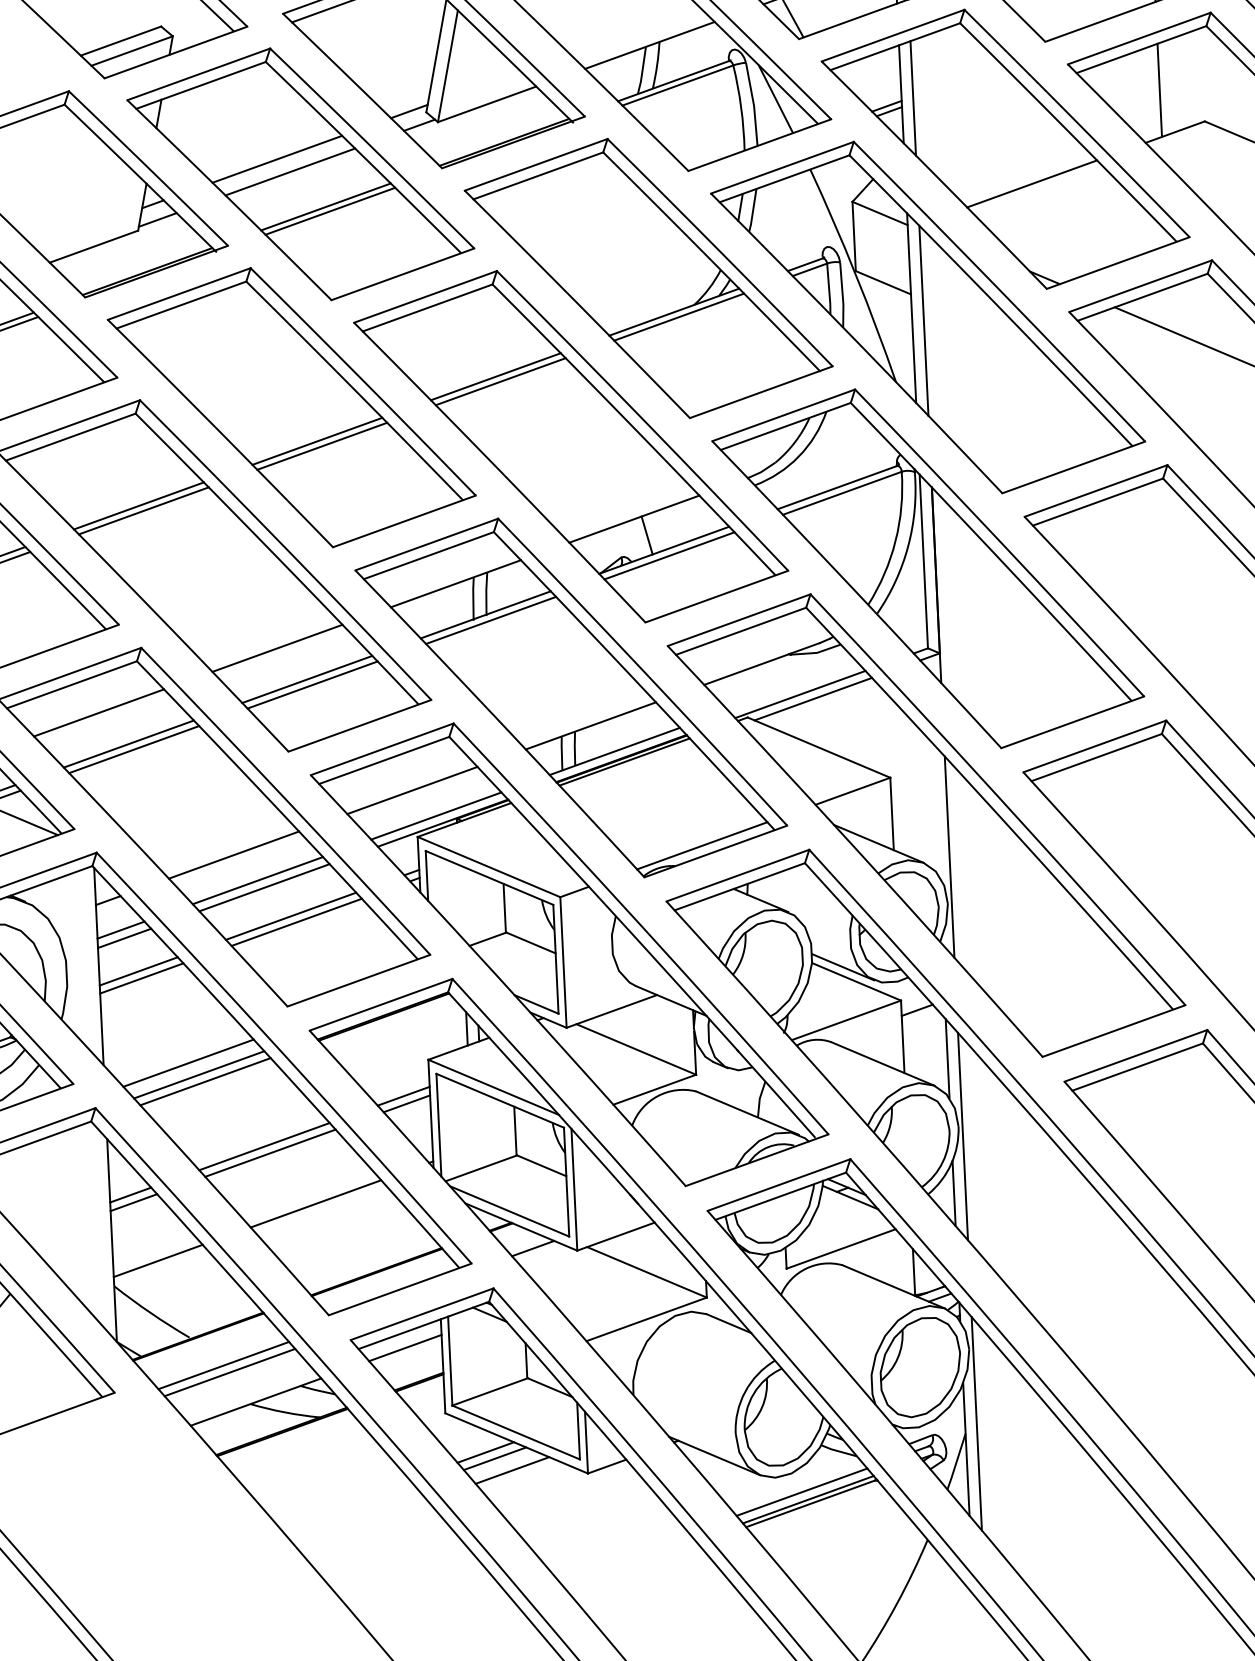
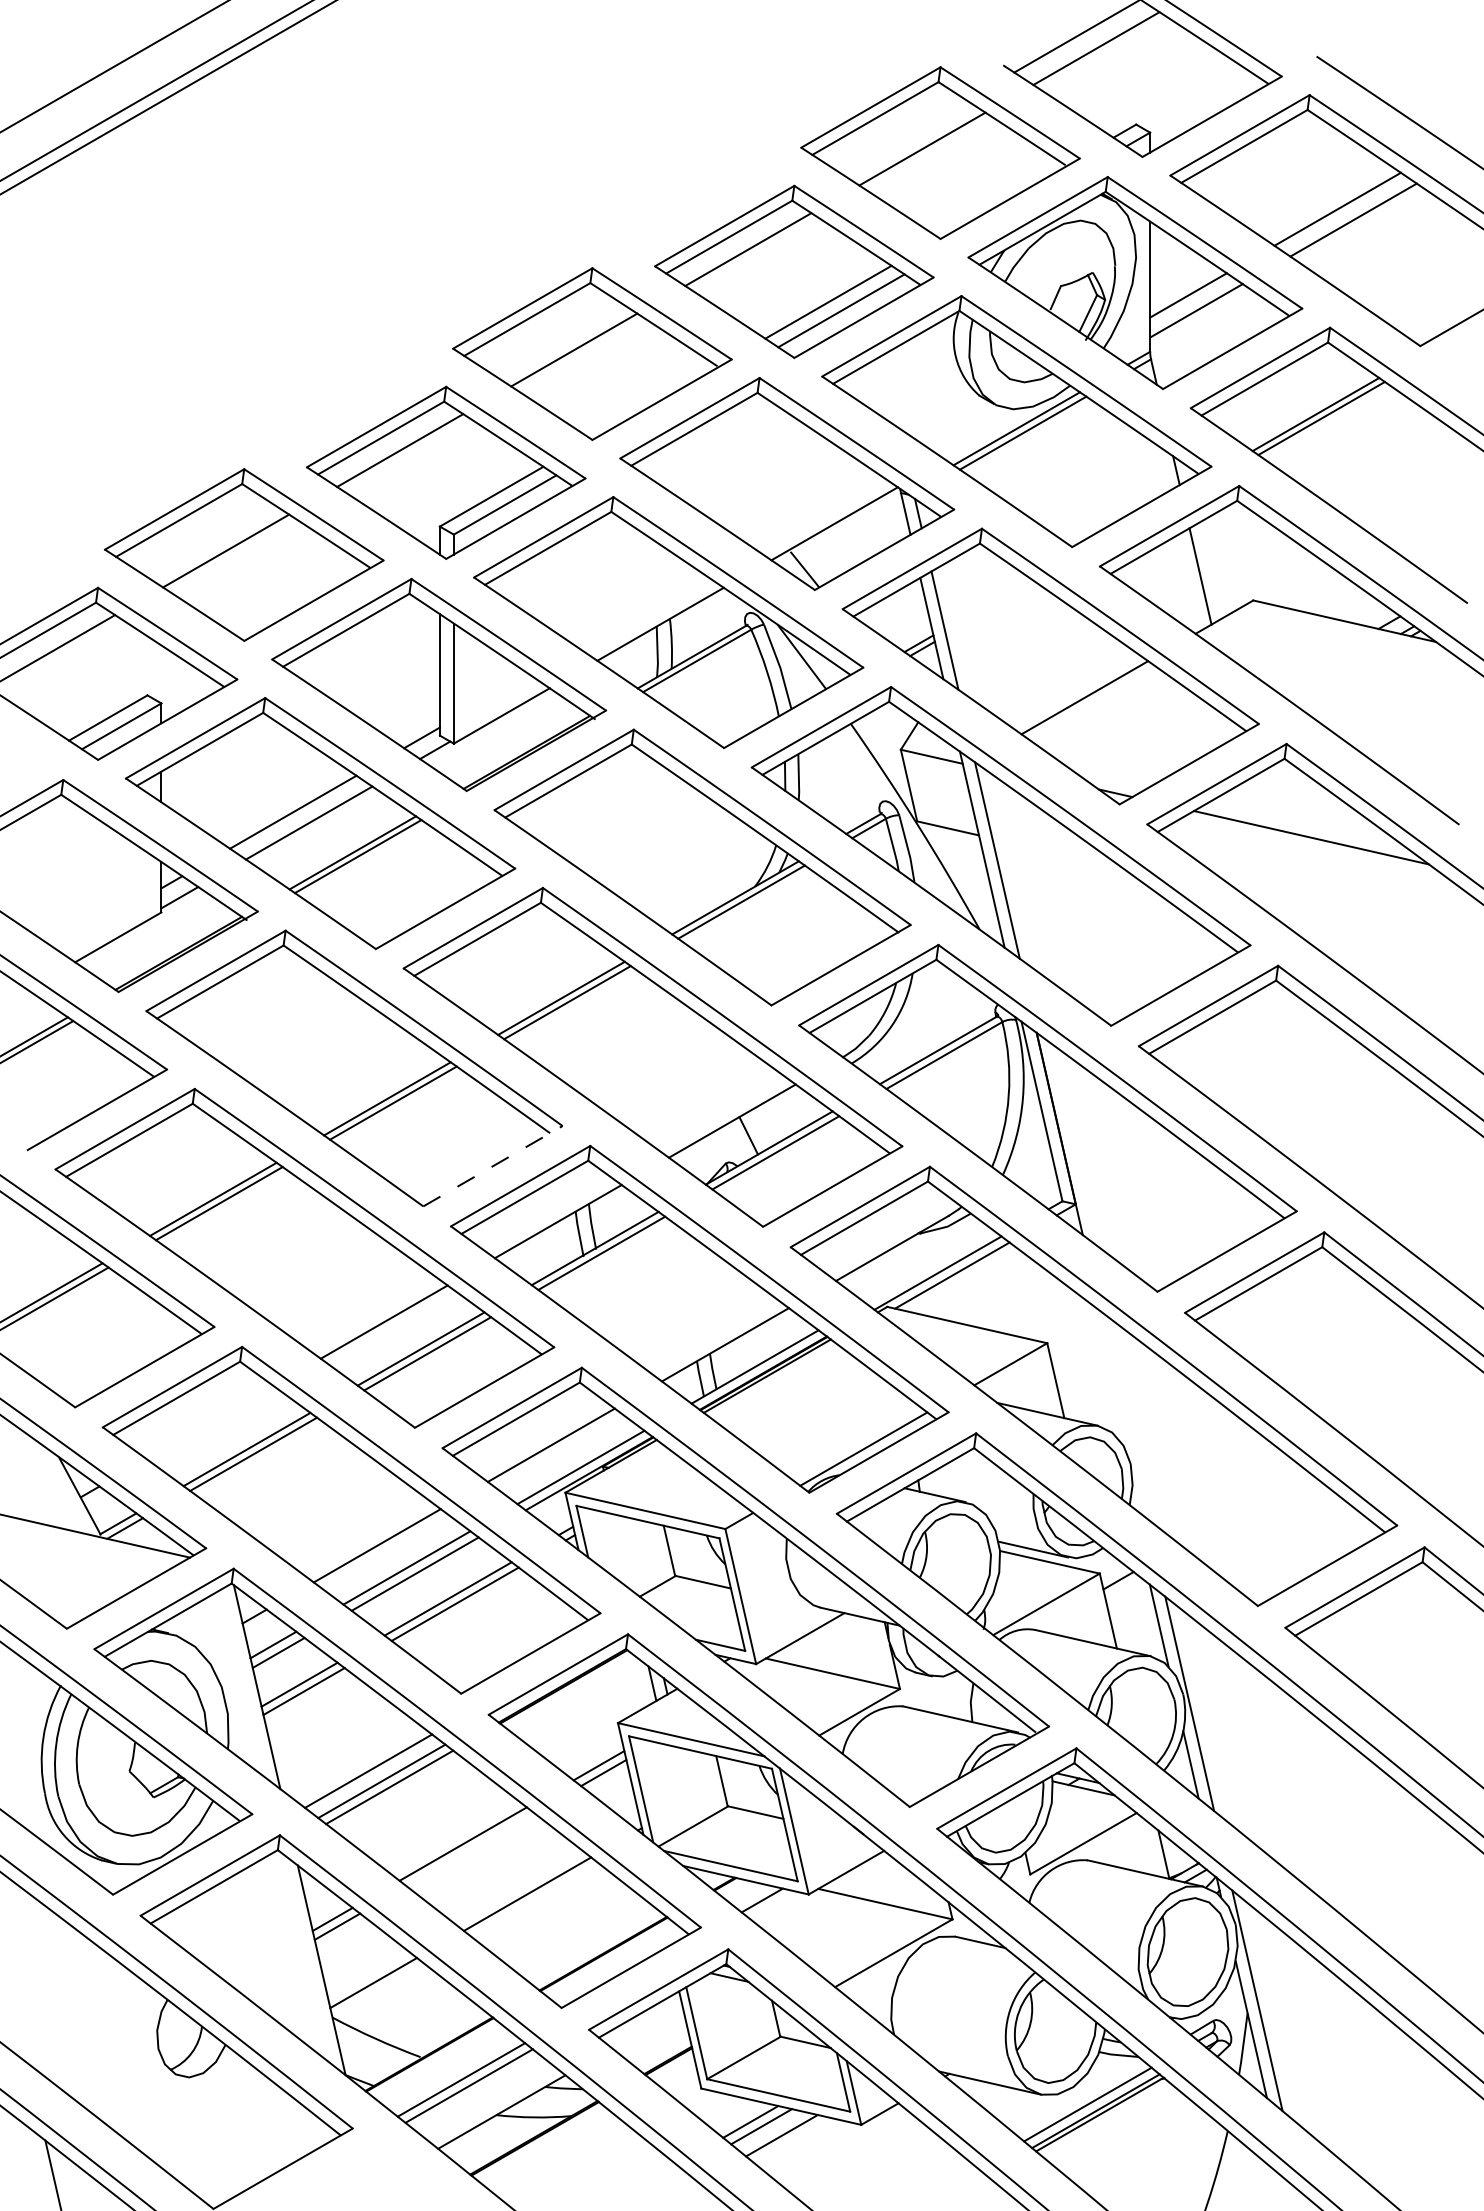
line: (404, 520) -> (493, 1165), solid -> dashed
line: (98, 712) -> (209, 1422), removed
line: (949, 856) -> (1123, 1414), removed
line: (270, 1152) -> (470, 1849), removed
line: (405, 1347) -> (647, 2027), removed

